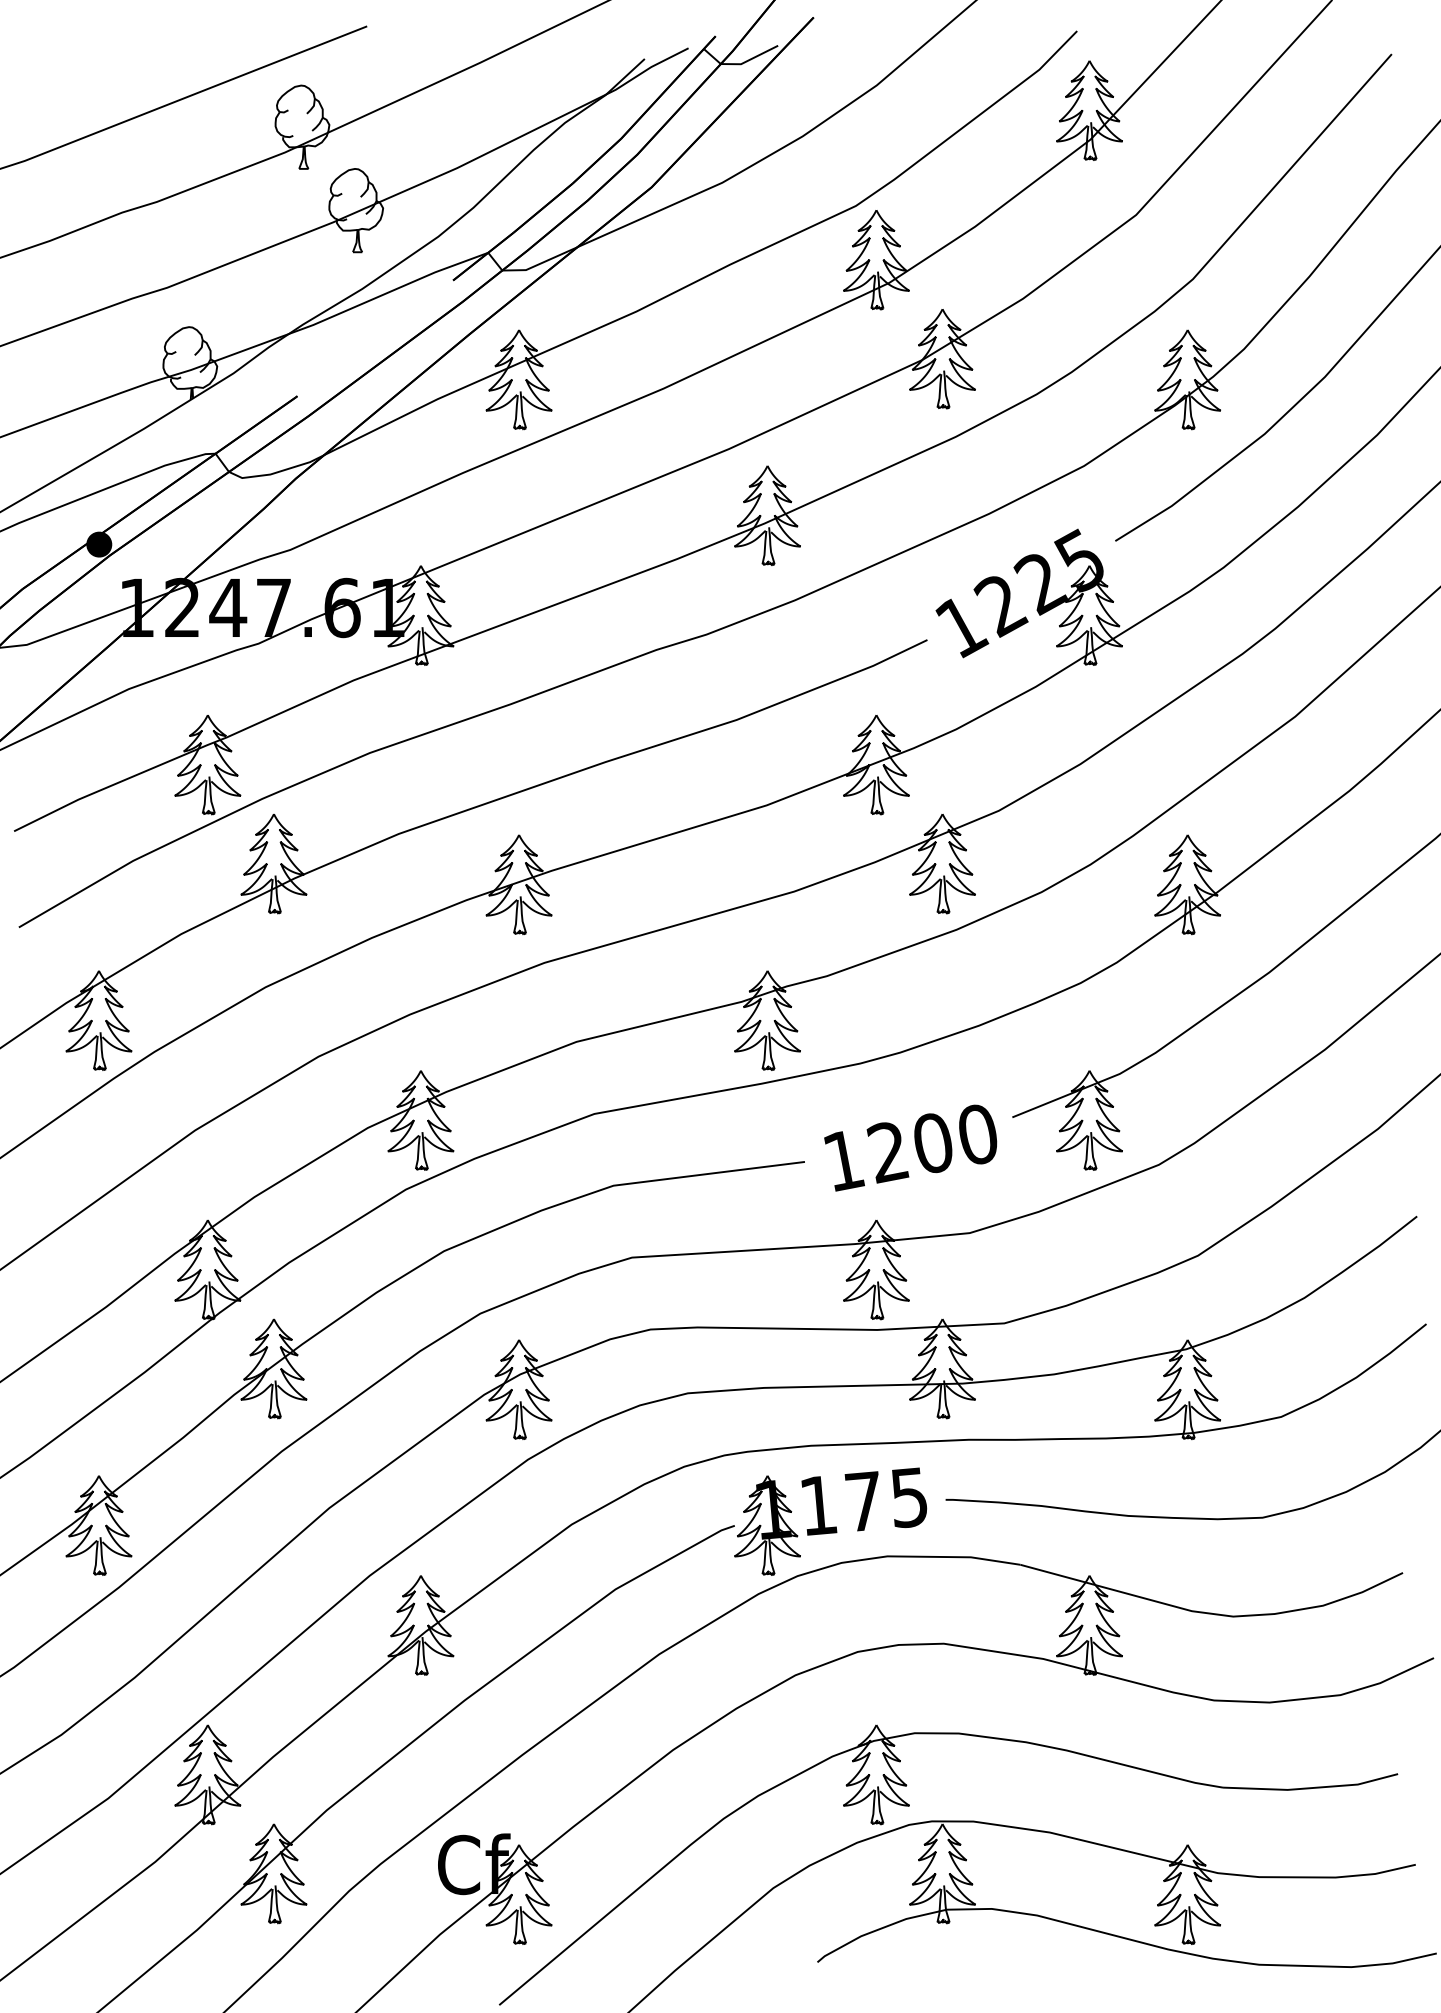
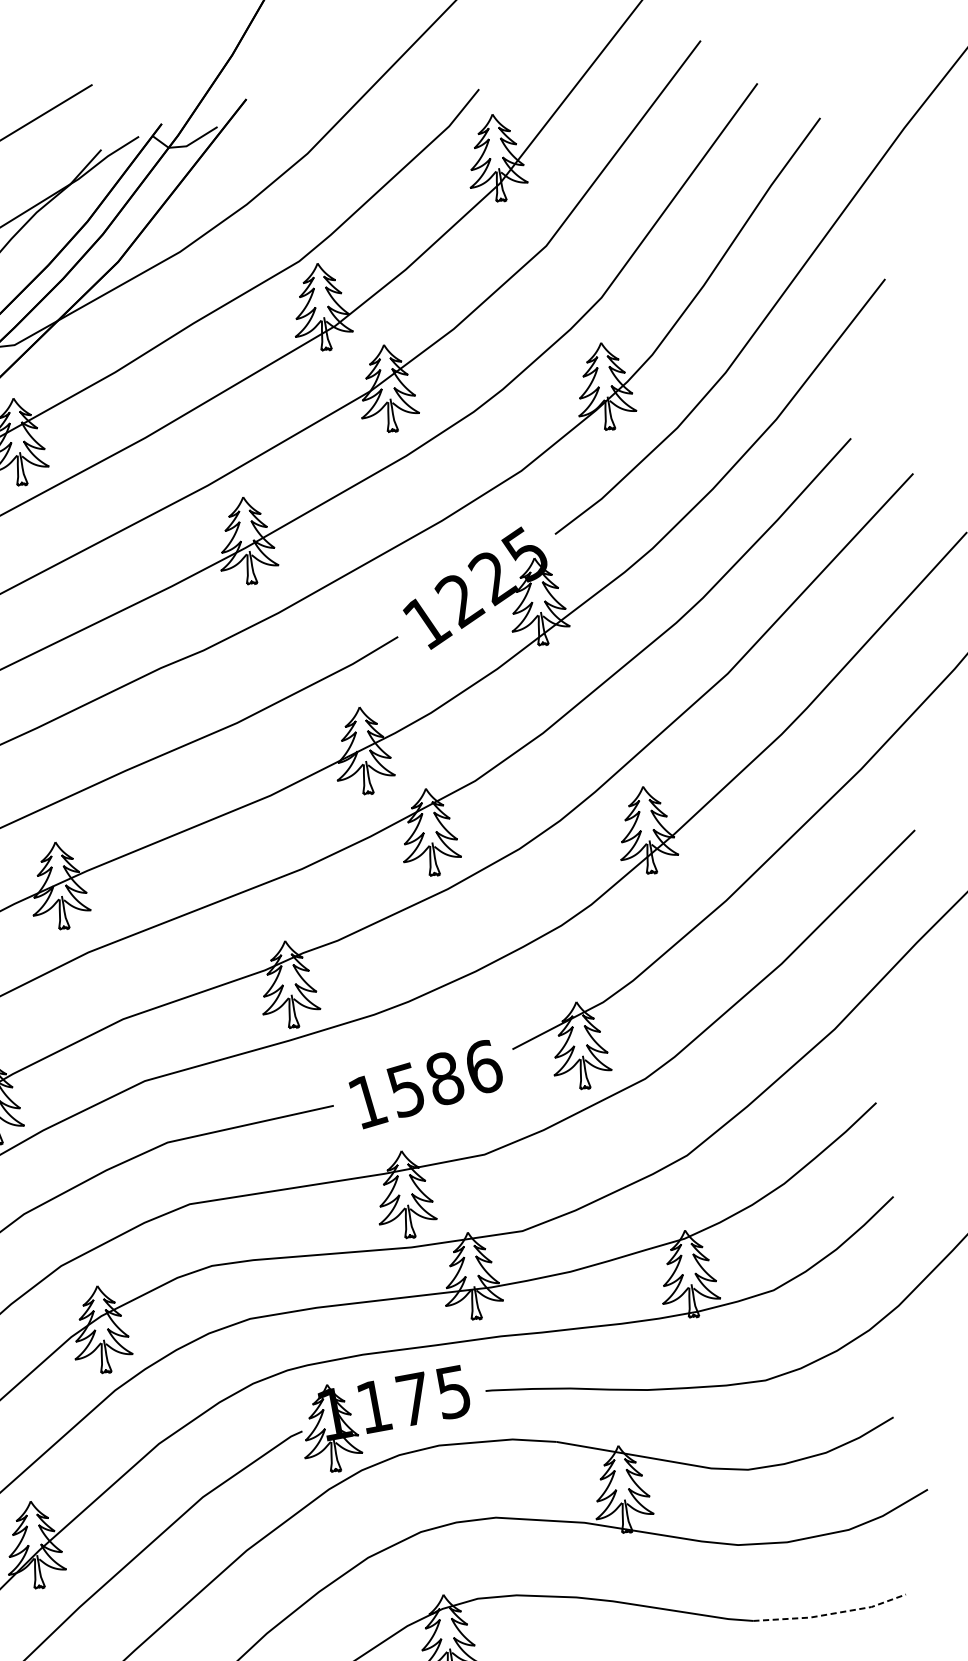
text: (932, 1143) -> (444, 1078), 1200 -> 1586
line: (1311, 1788) -> (831, 1614), solid -> dashed

